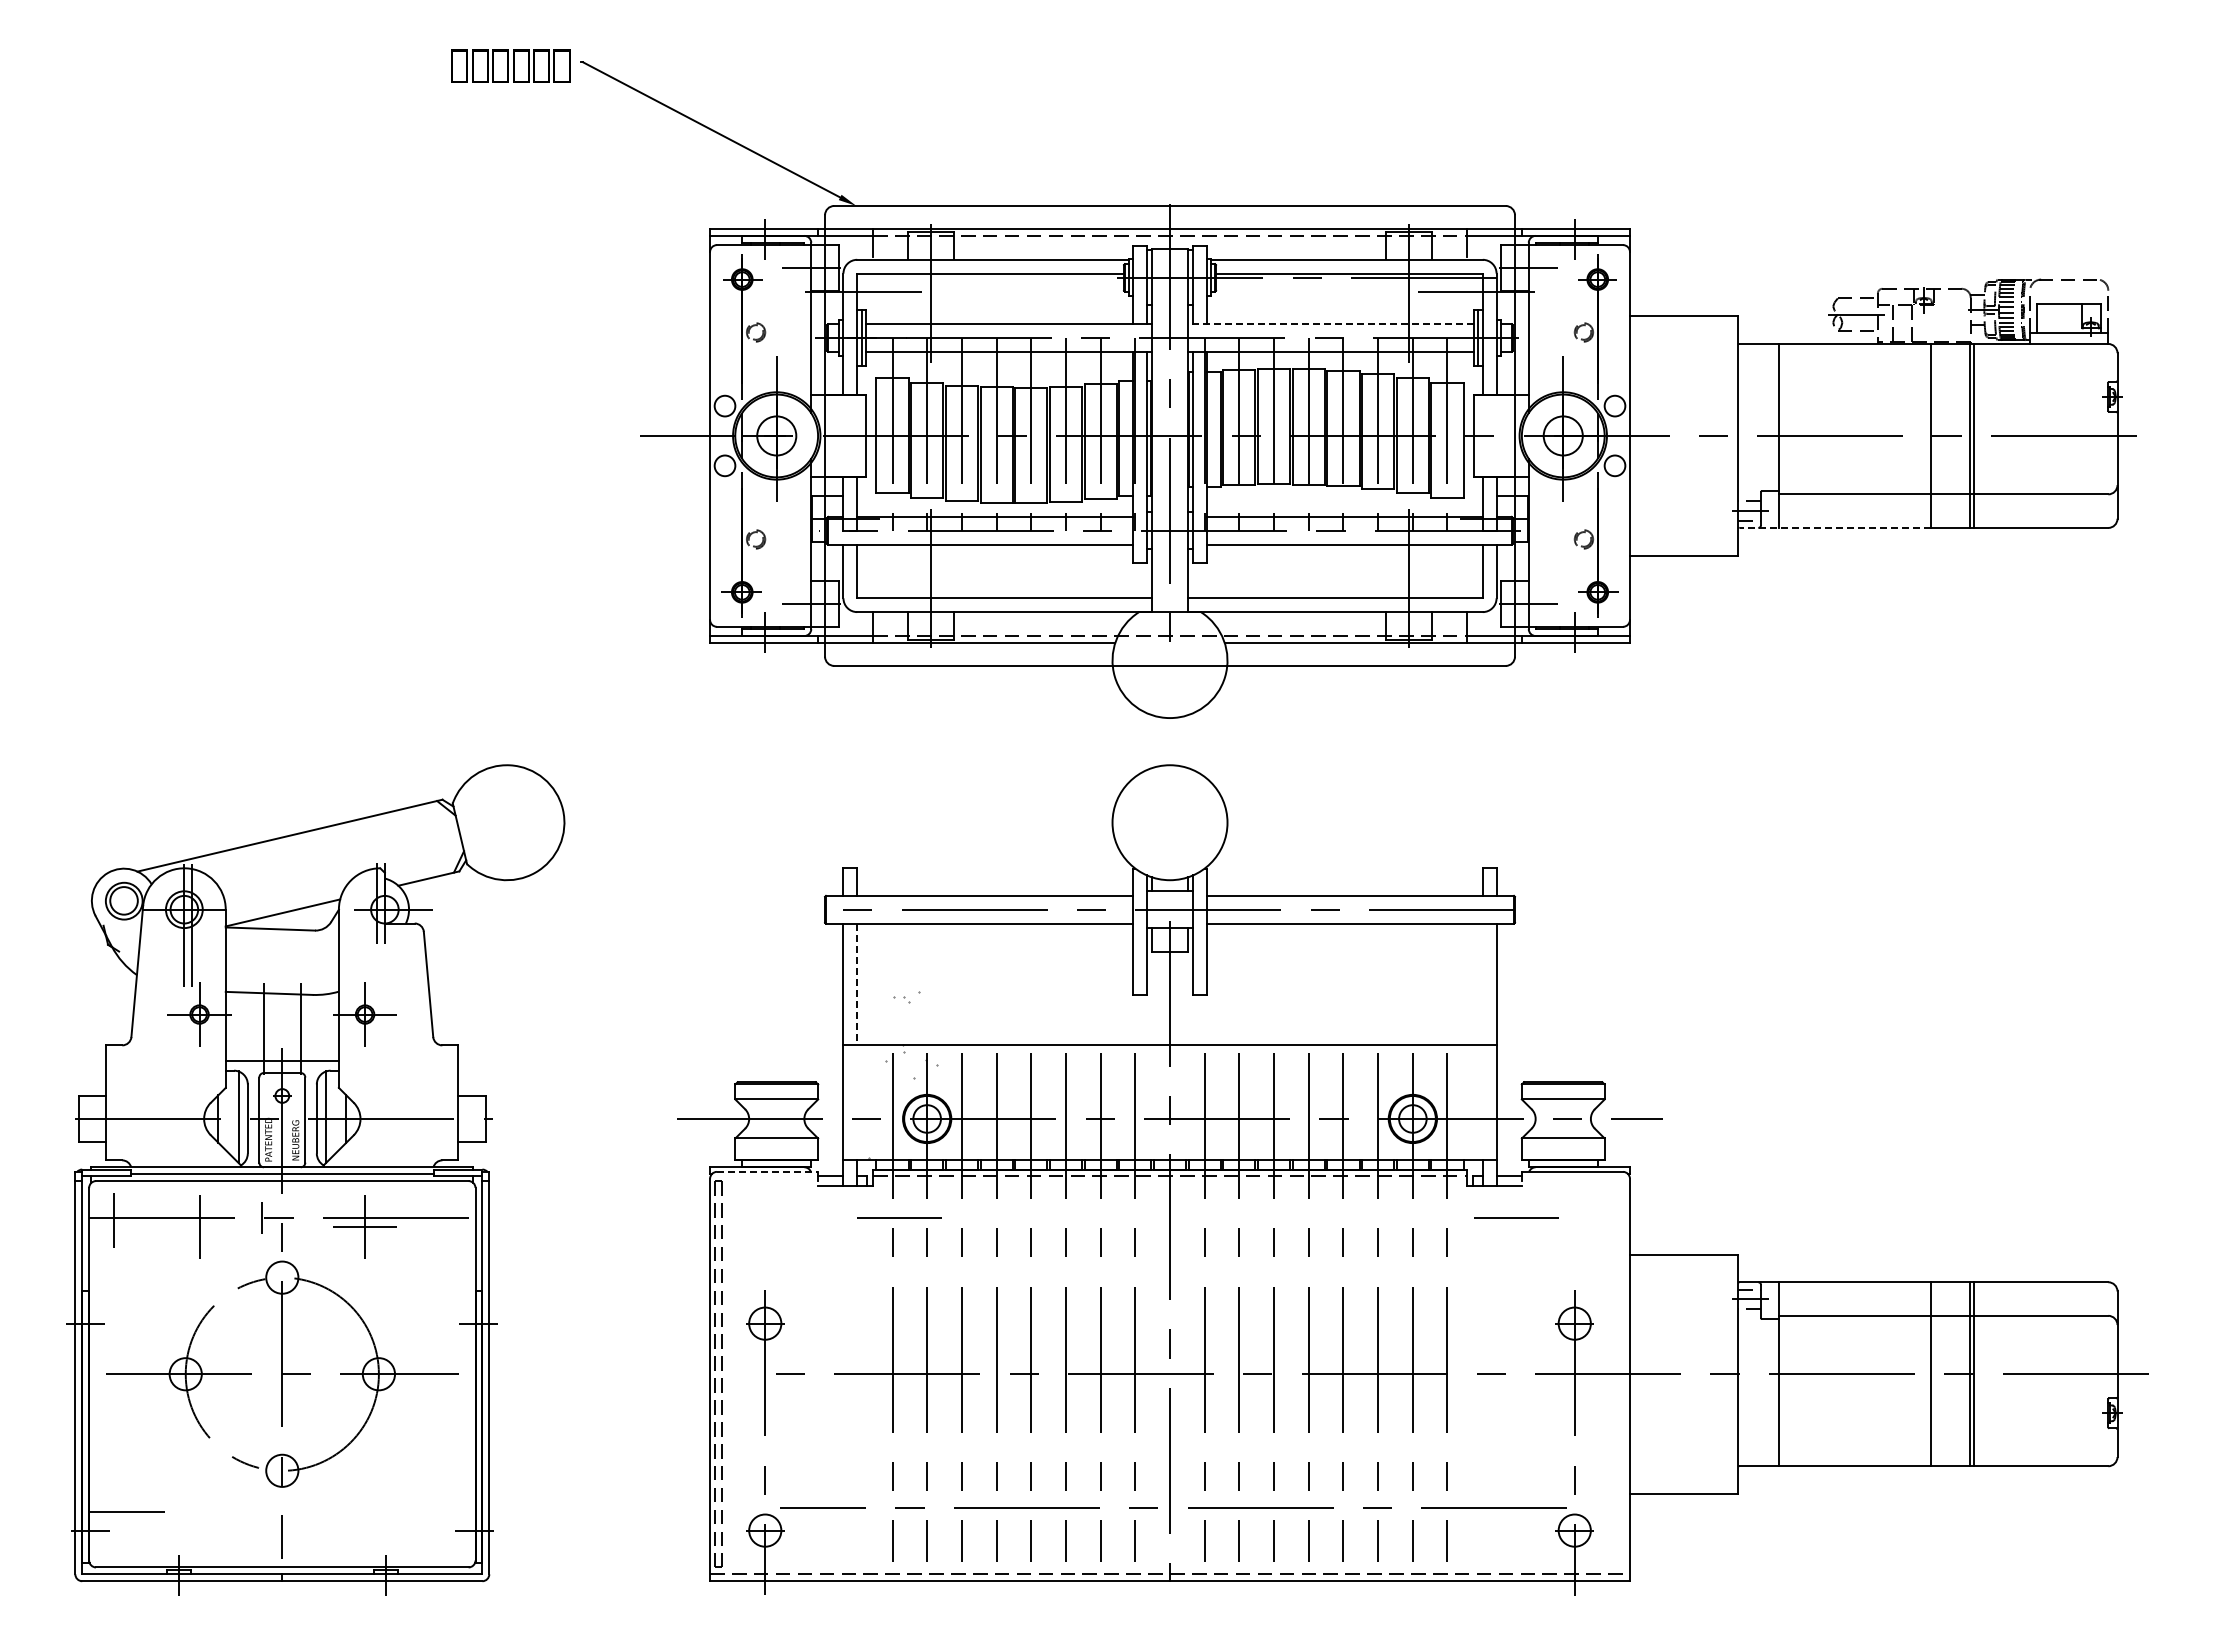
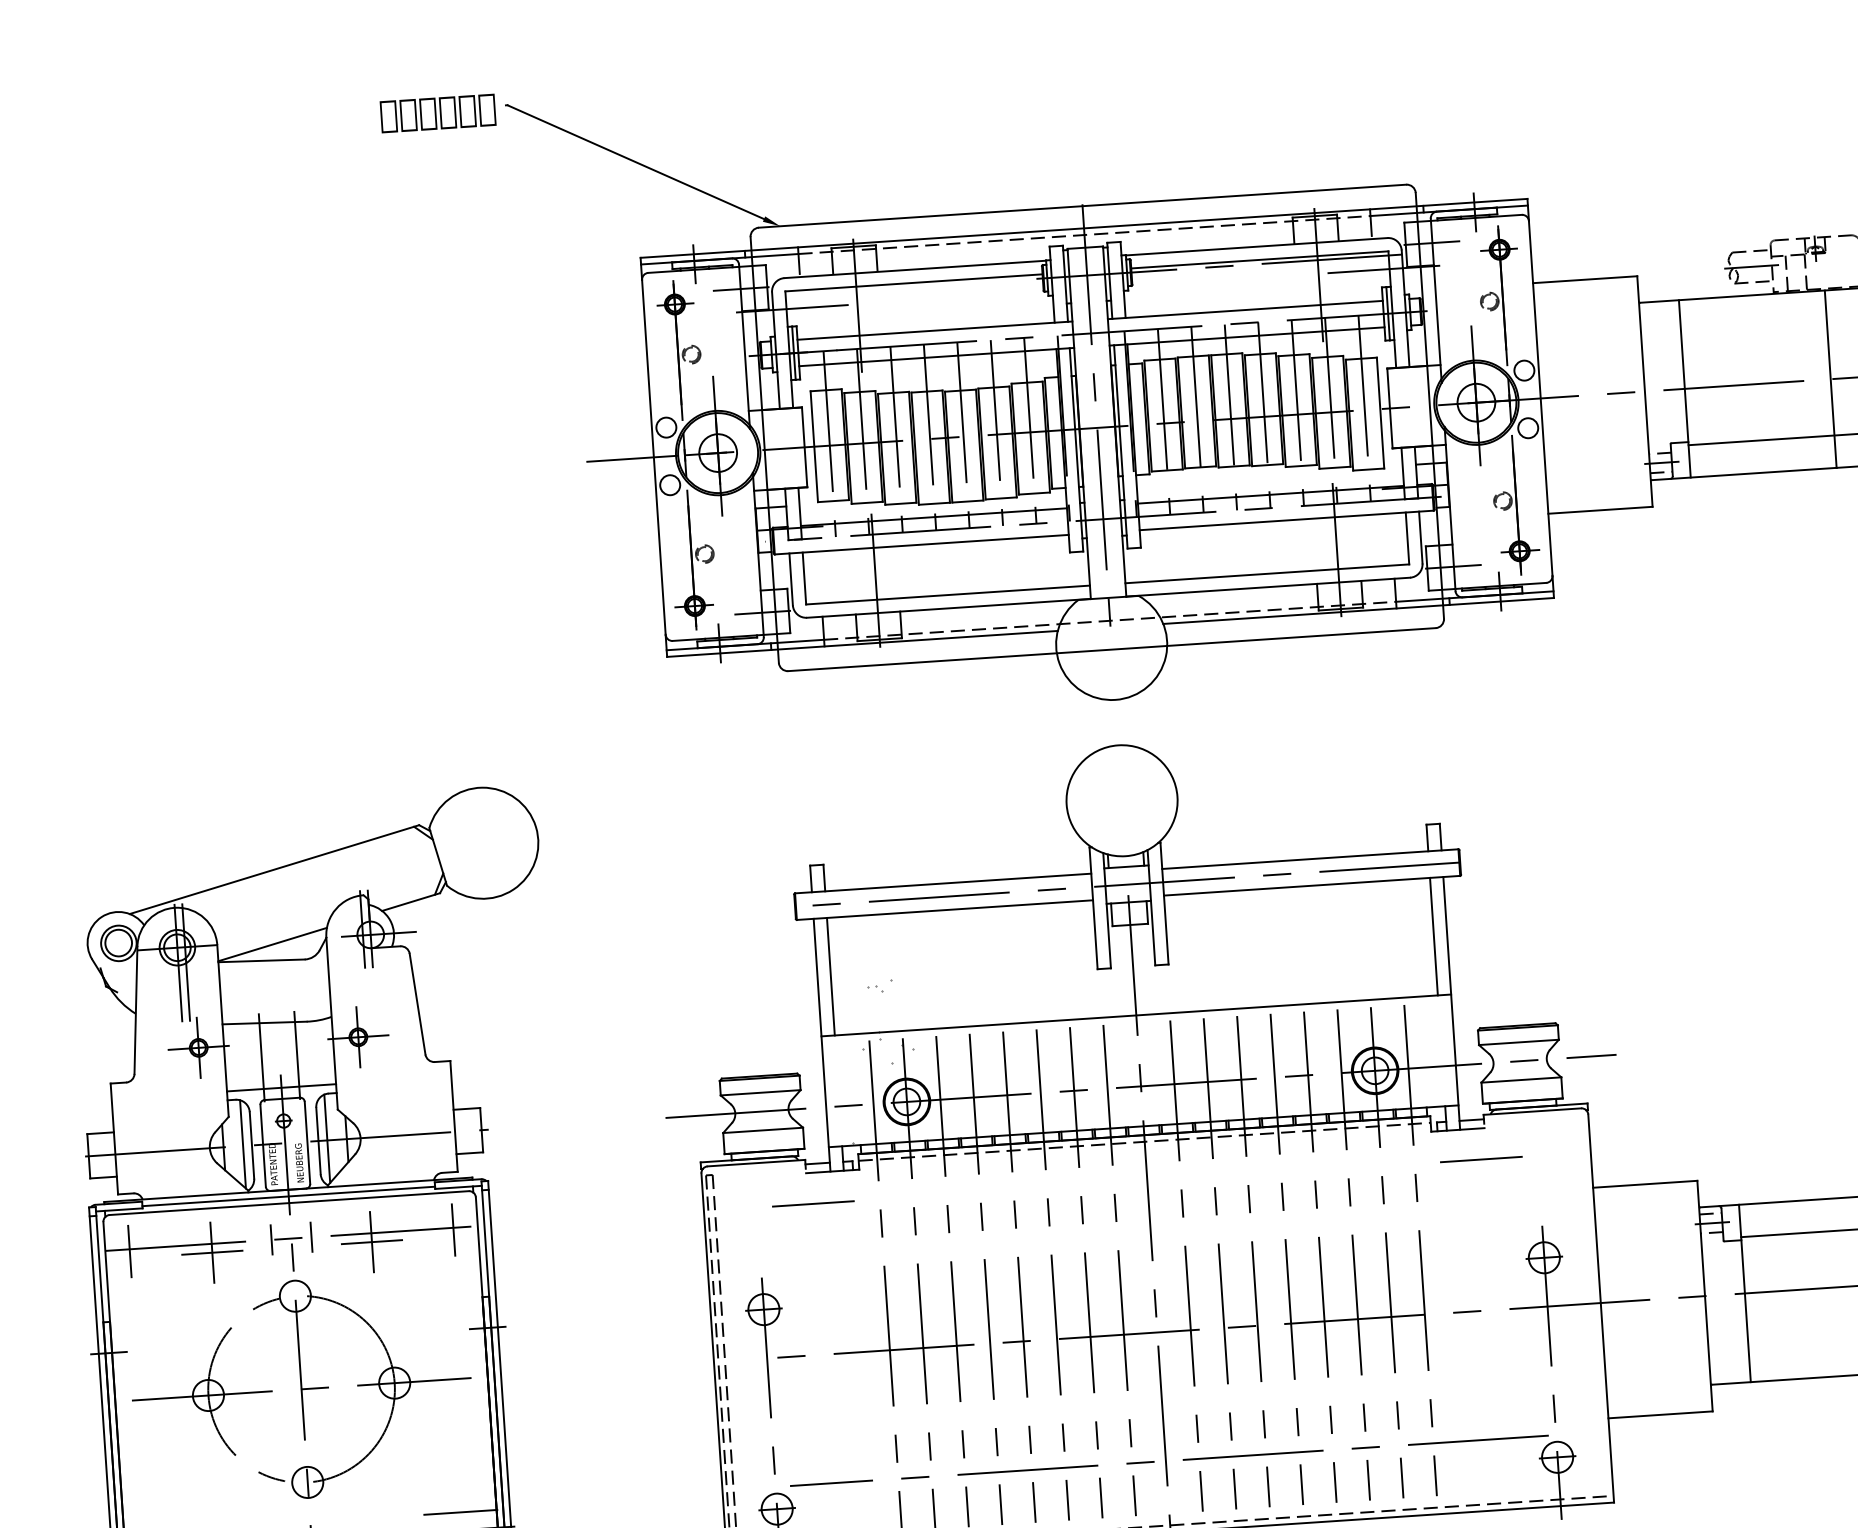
line: (1331, 324) -> (1245, 310), dashed -> solid
line: (1835, 527) -> (1744, 473), dashed -> solid
line: (857, 984) -> (831, 976), dashed -> solid
line: (1482, 984) -> (1433, 936), added
line: (767, 1171) -> (756, 1162), dashed -> solid
line: (302, 1217) -> (310, 1236), added
line: (899, 1217) -> (813, 1203), moved
line: (450, 1219) -> (453, 1229), added
line: (199, 1227) -> (212, 1253), added
line: (438, 1512) -> (460, 1512), added

